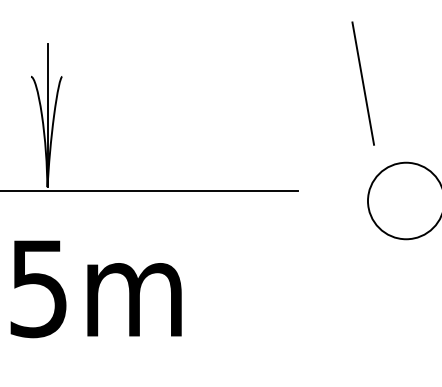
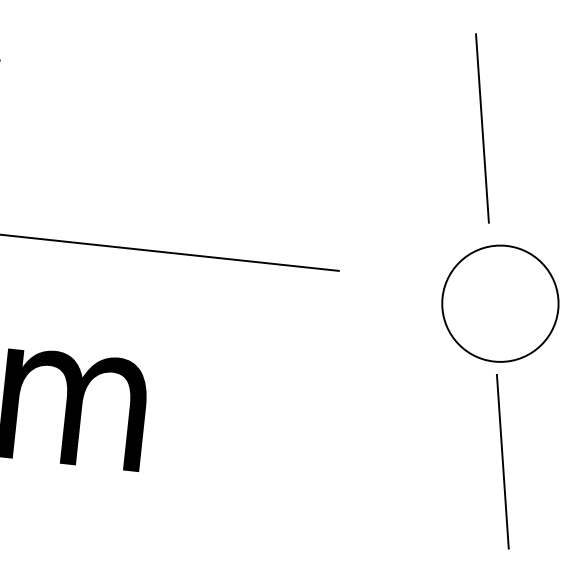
line: (362, 83) -> (481, 128), moved
line: (418, 303) -> (502, 460), added

